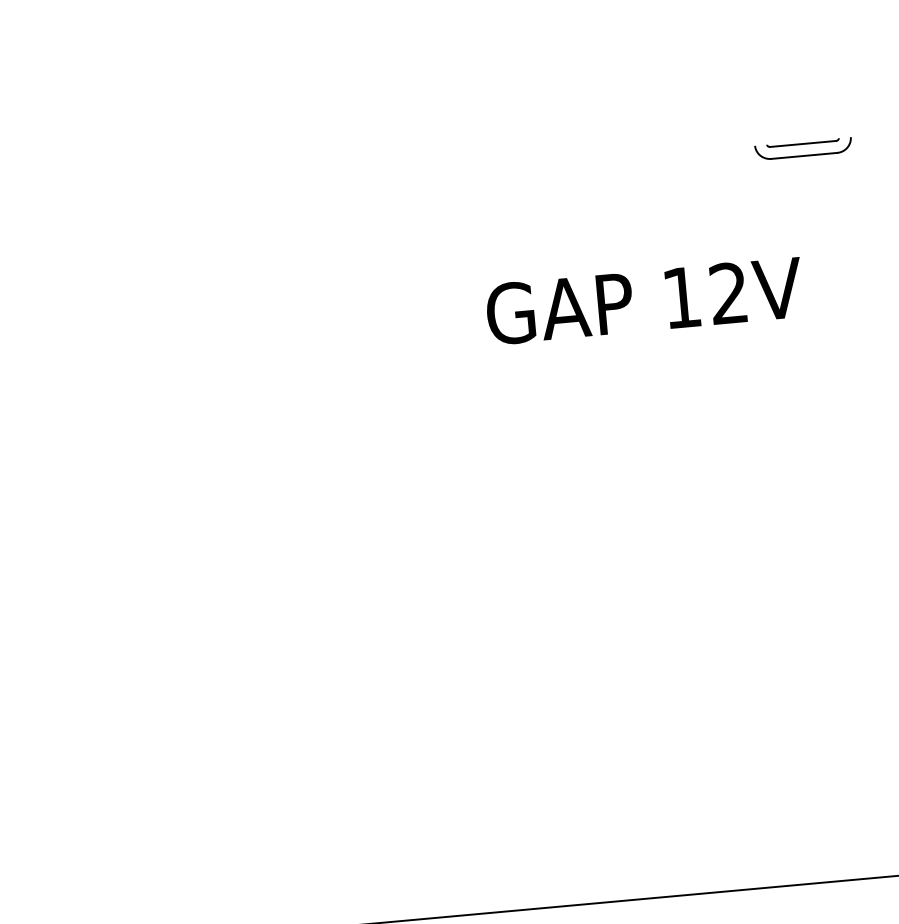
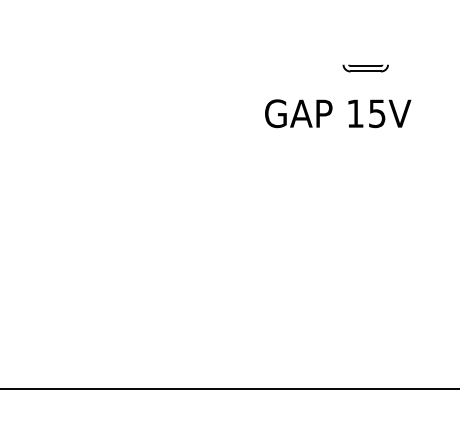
part: (803, 149) -> (365, 68), moved
text: (729, 292) -> (377, 113), 12V -> 15V

